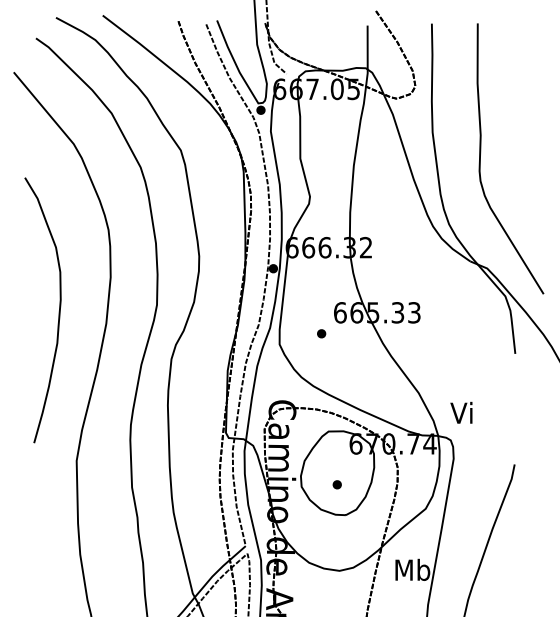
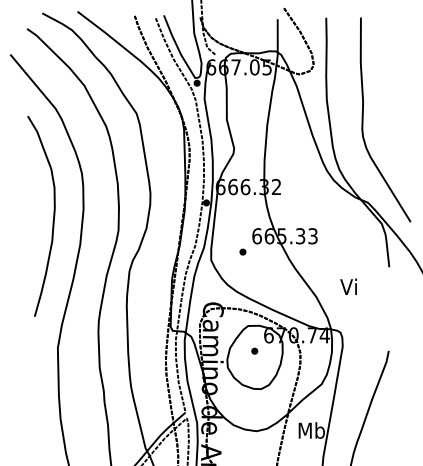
curve: (58, 310) -> (53, 216), moved
text: (461, 412) -> (348, 286), moved
part: (336, 483) -> (254, 350), moved

